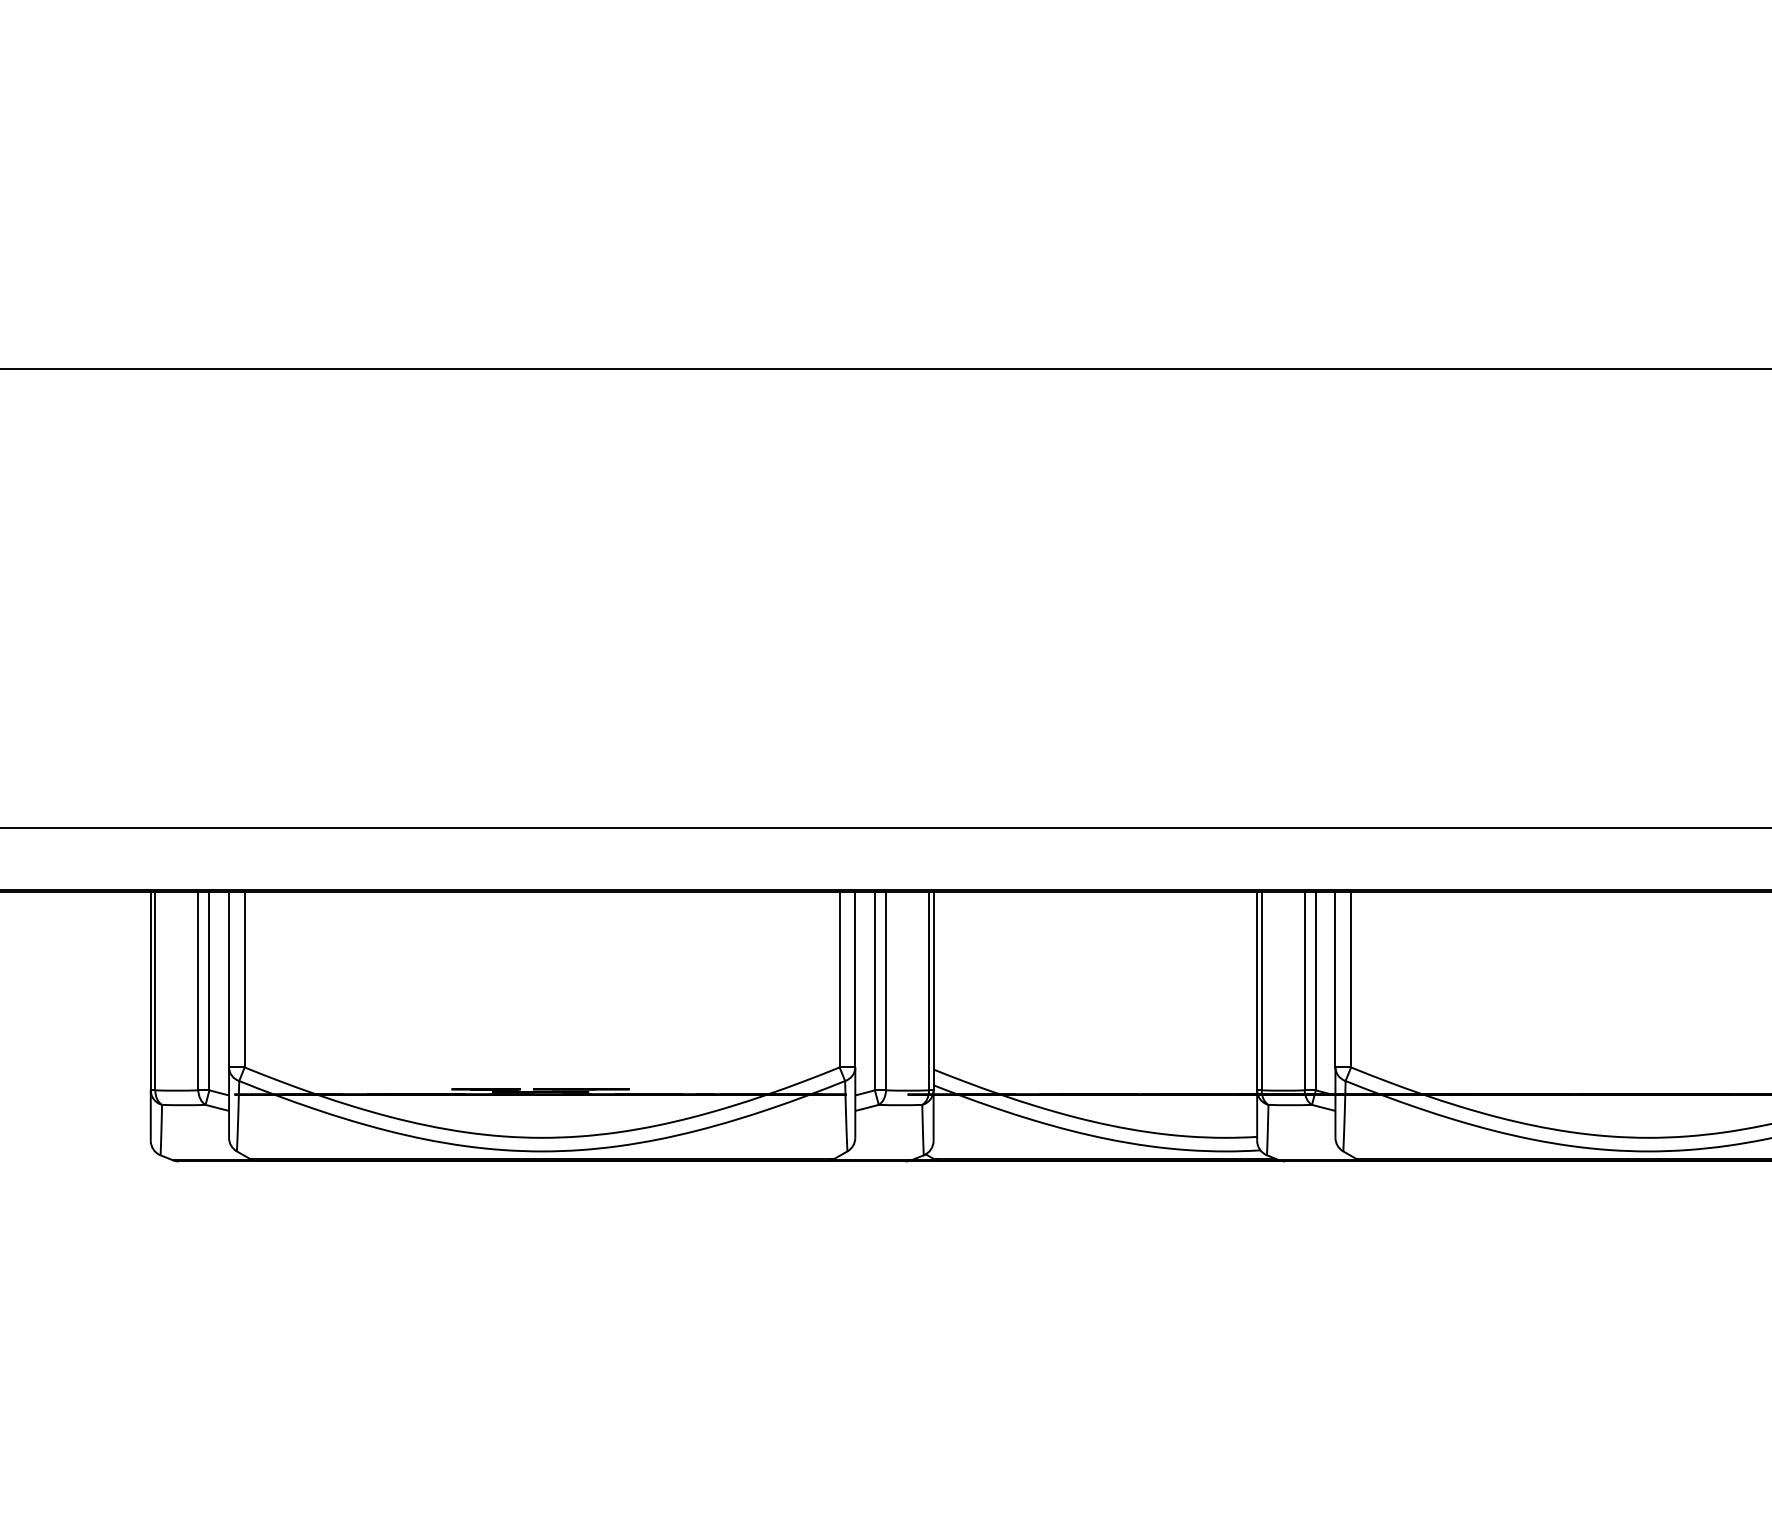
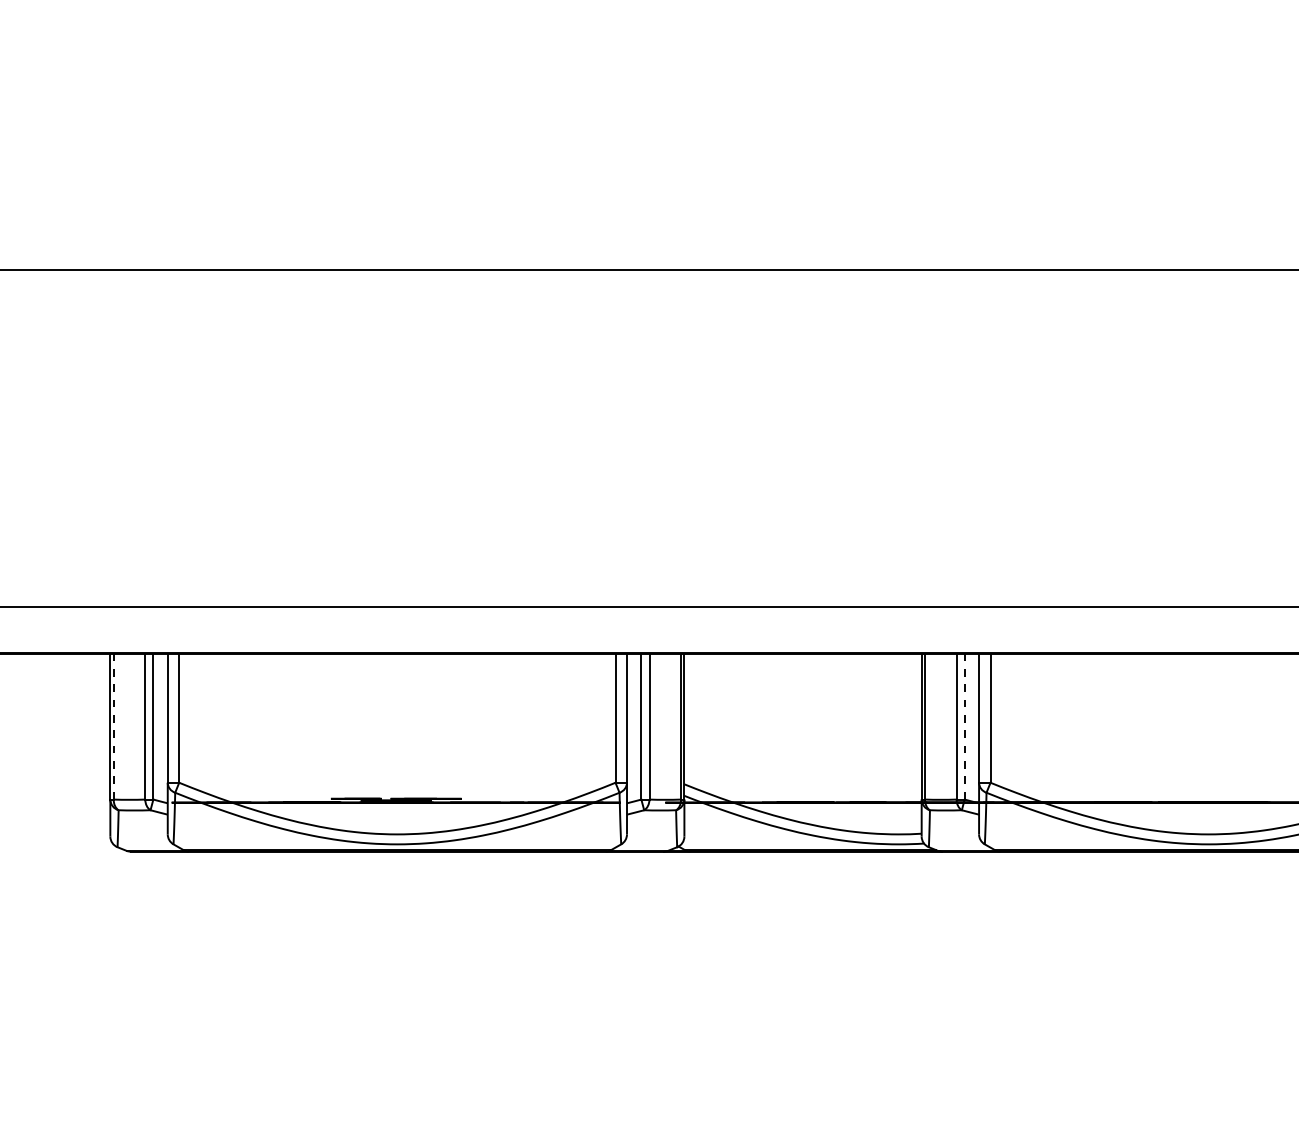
line: (155, 991) -> (113, 727), solid -> dashed
line: (1315, 991) -> (964, 727), solid -> dashed

